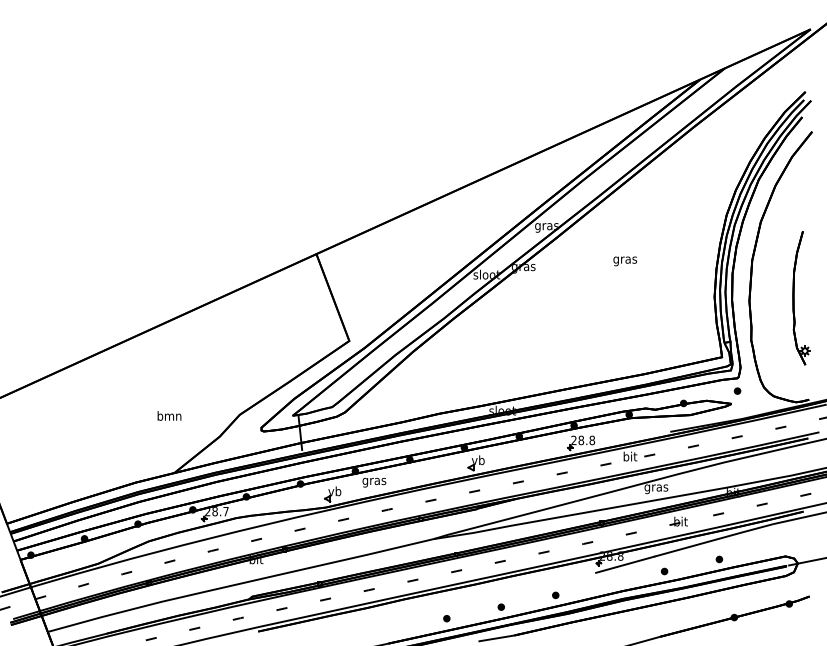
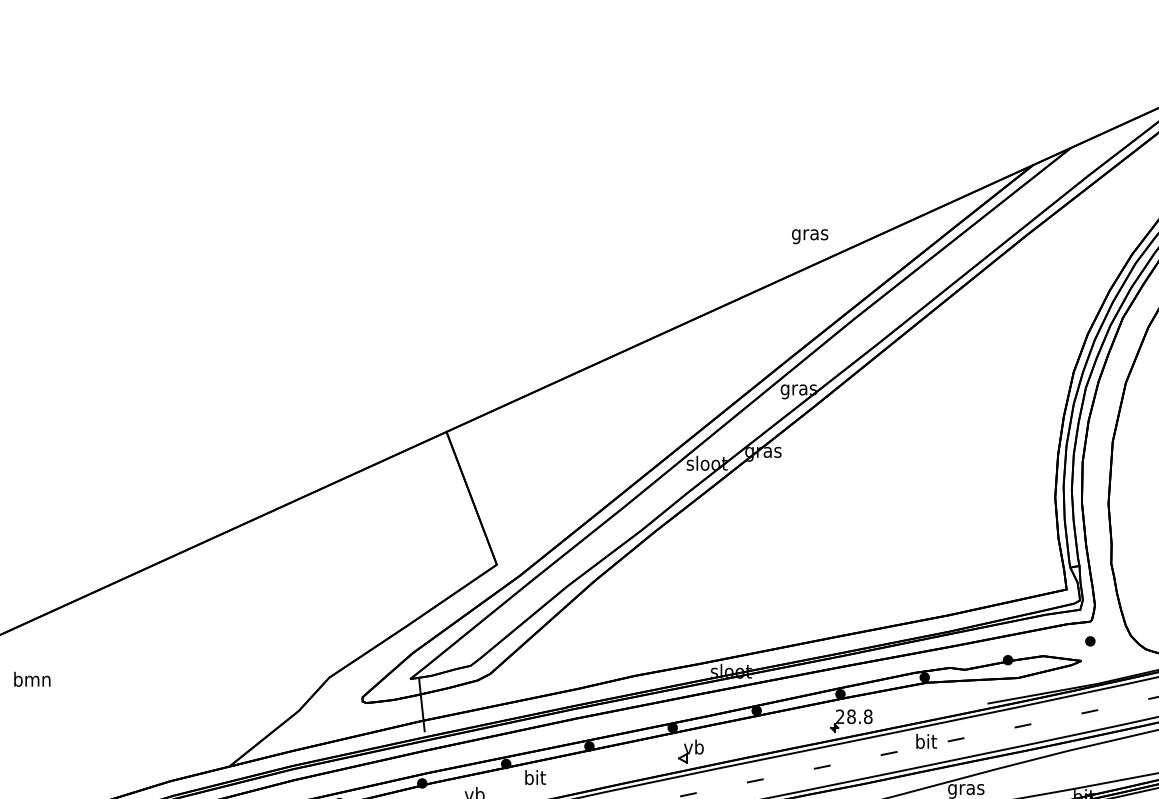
text: (625, 261) -> (810, 236), moved
text: (169, 415) -> (32, 678), moved
text: (374, 481) -> (535, 779), gras -> bit

